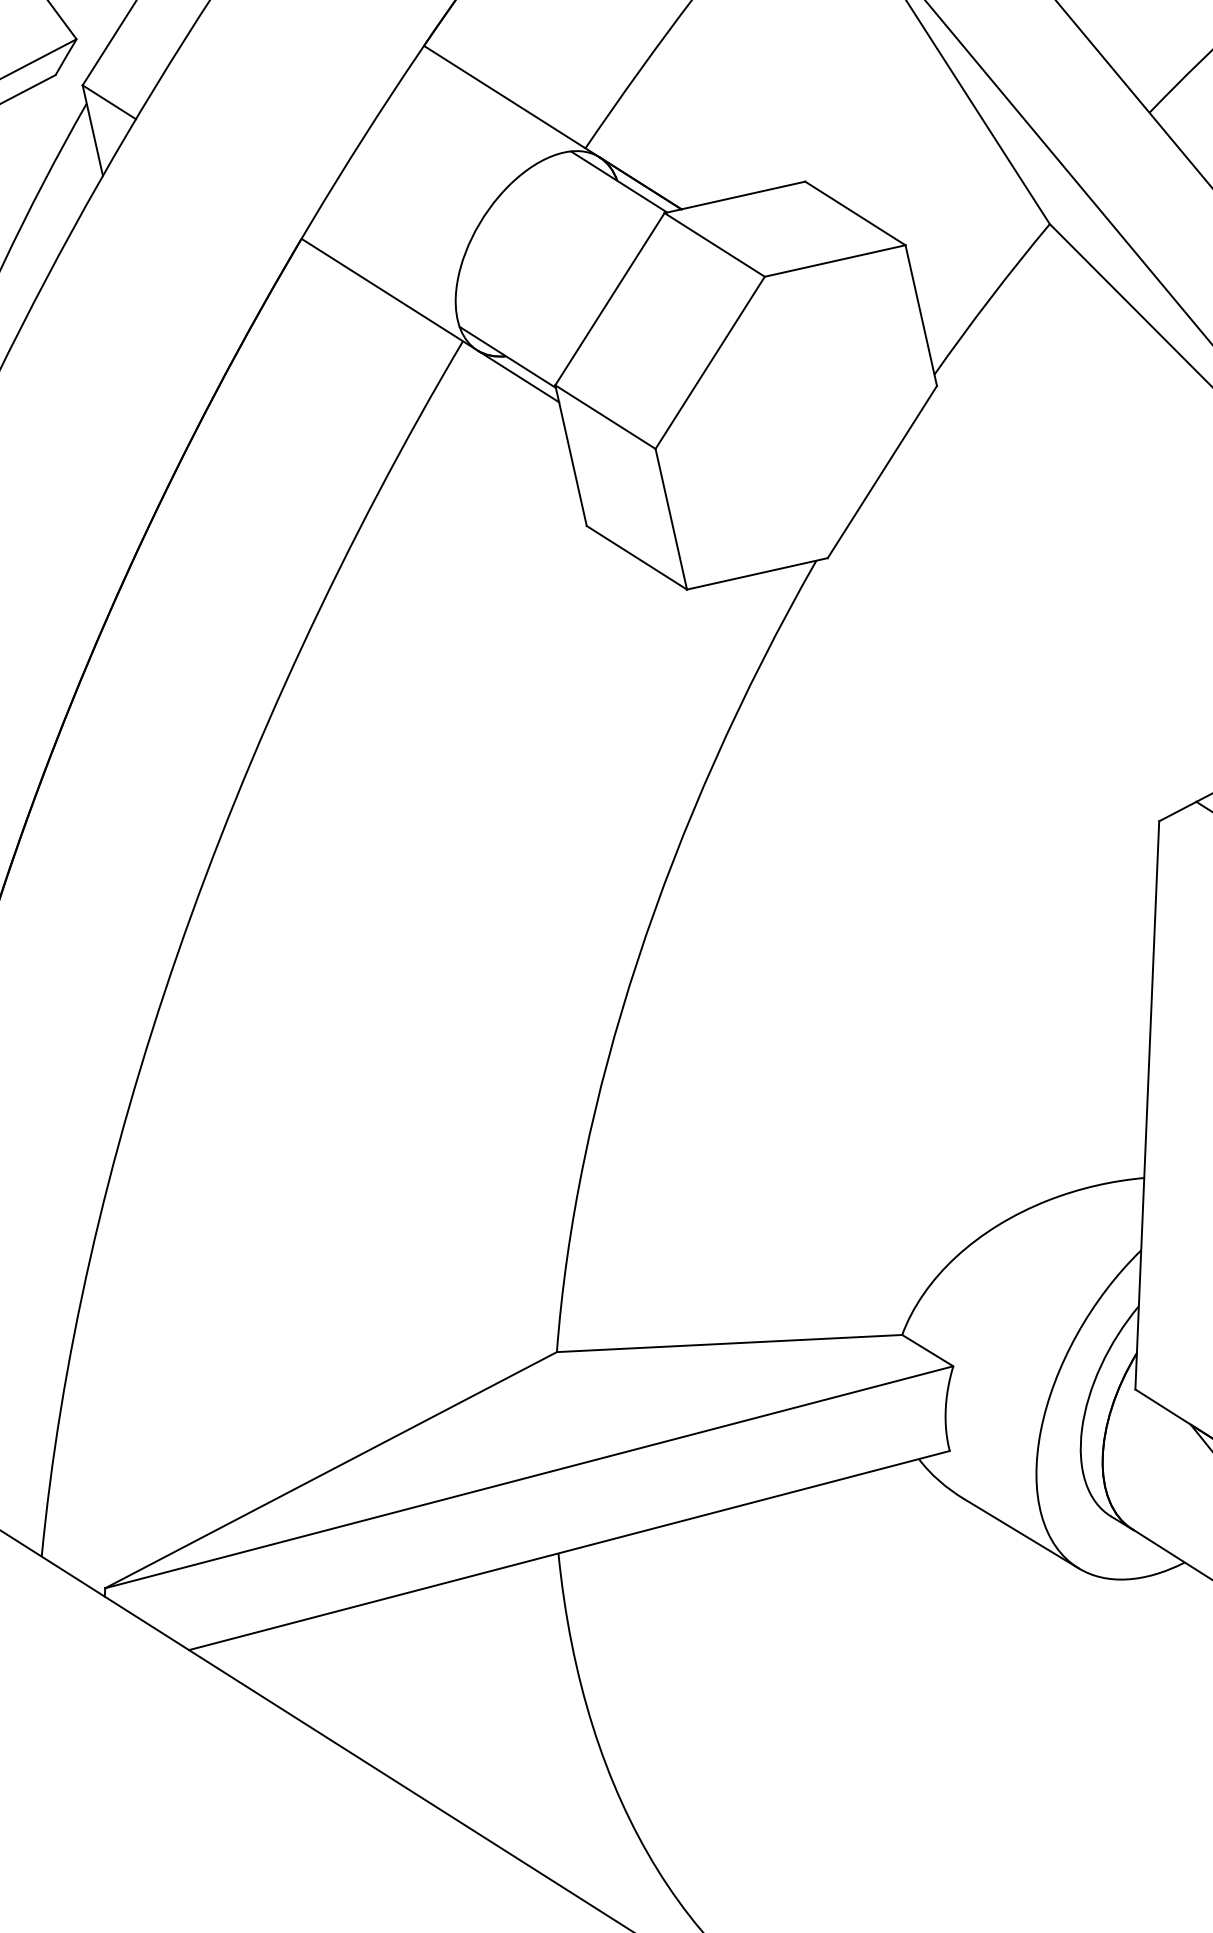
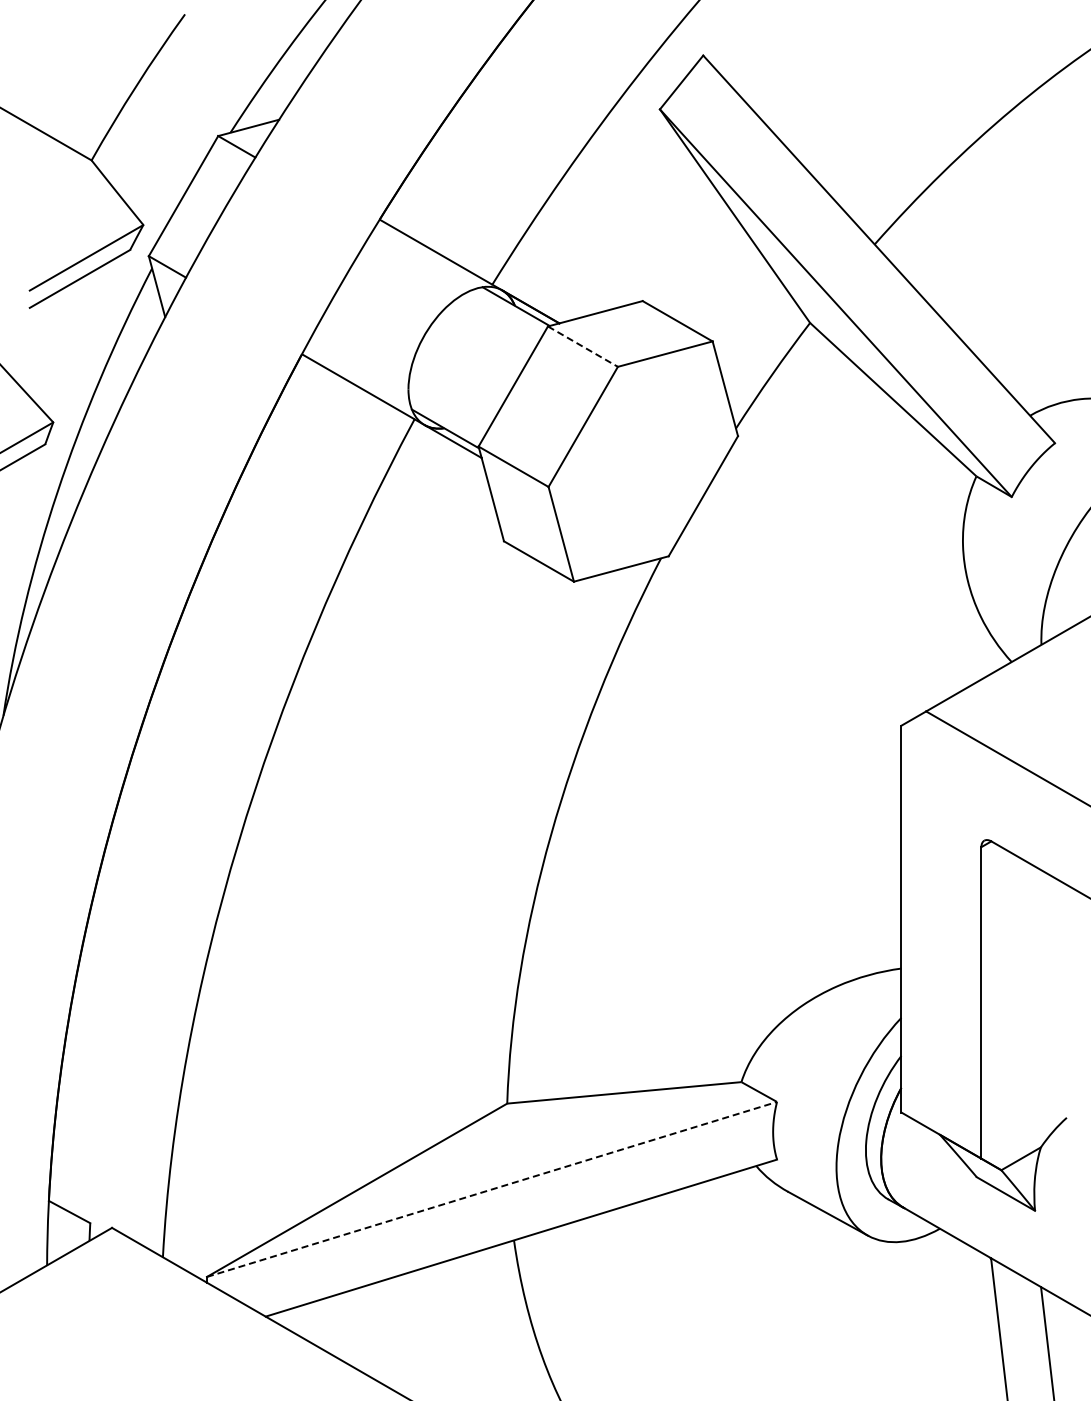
line: (715, 244) -> (583, 346), solid -> dashed
line: (529, 1477) -> (492, 1189), solid -> dashed

